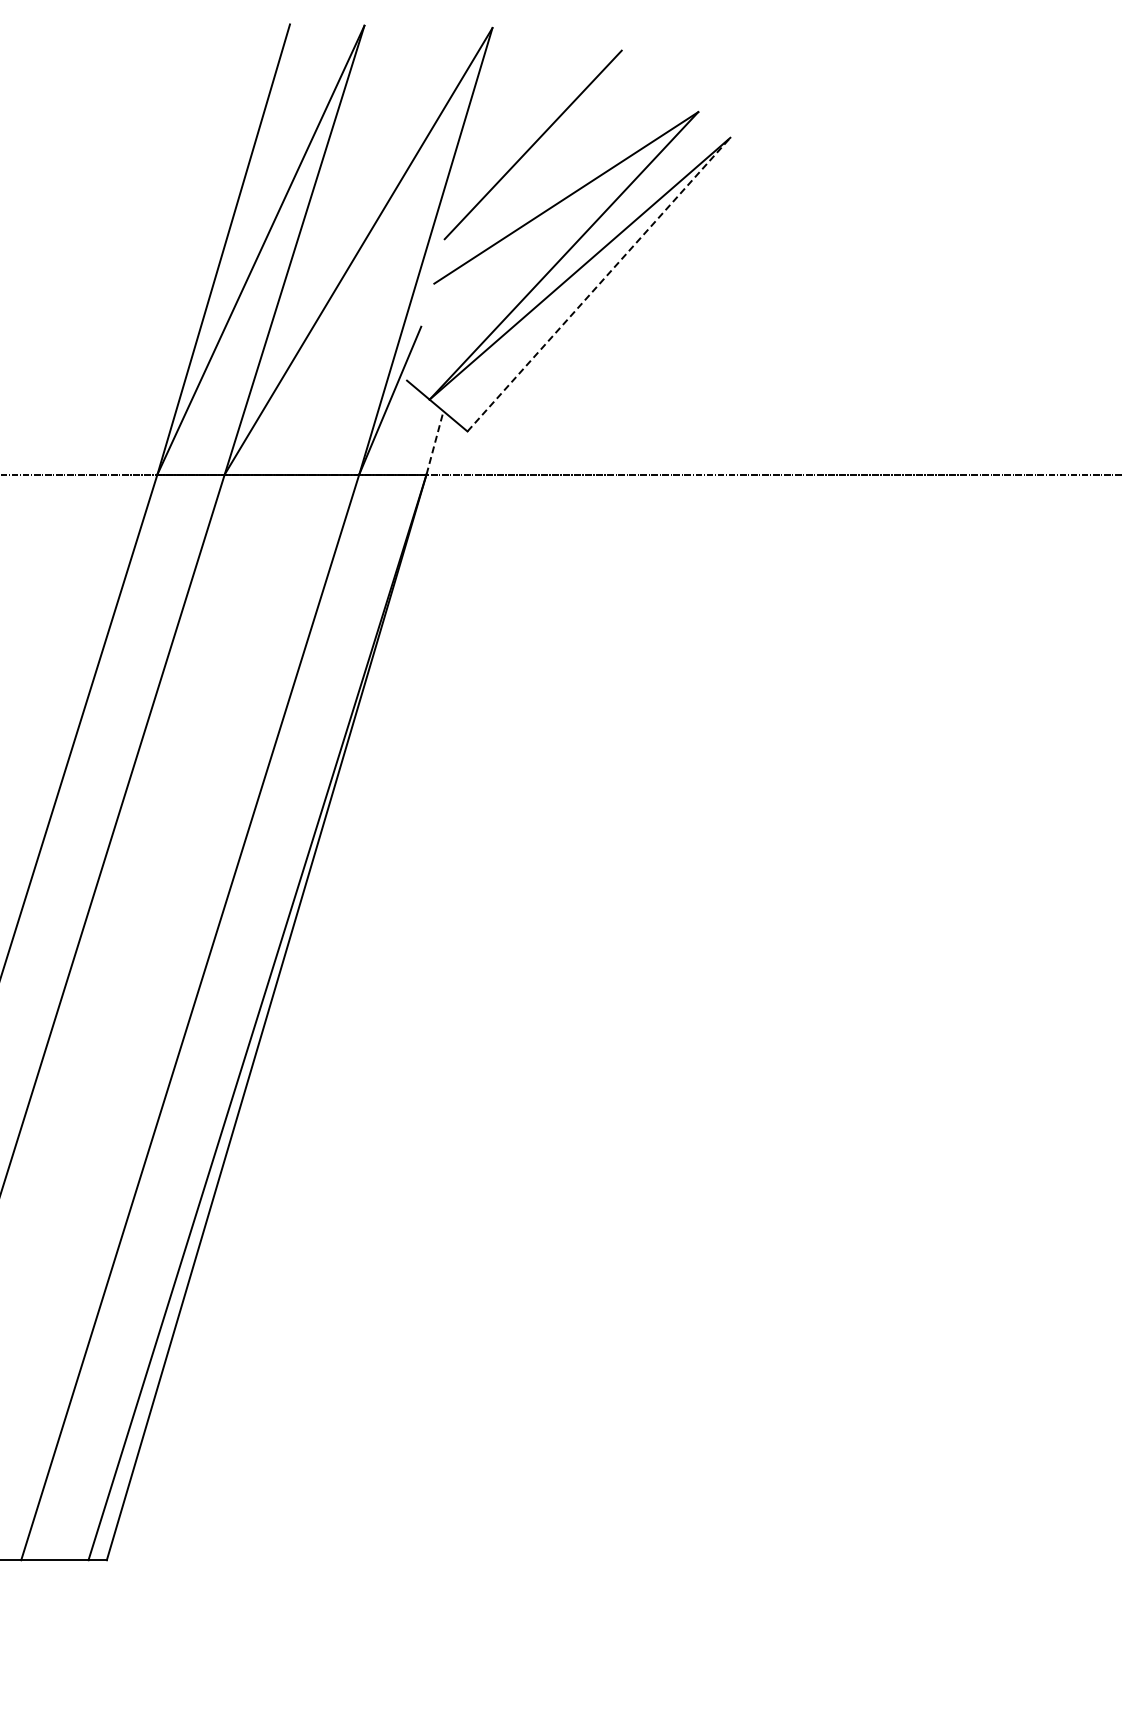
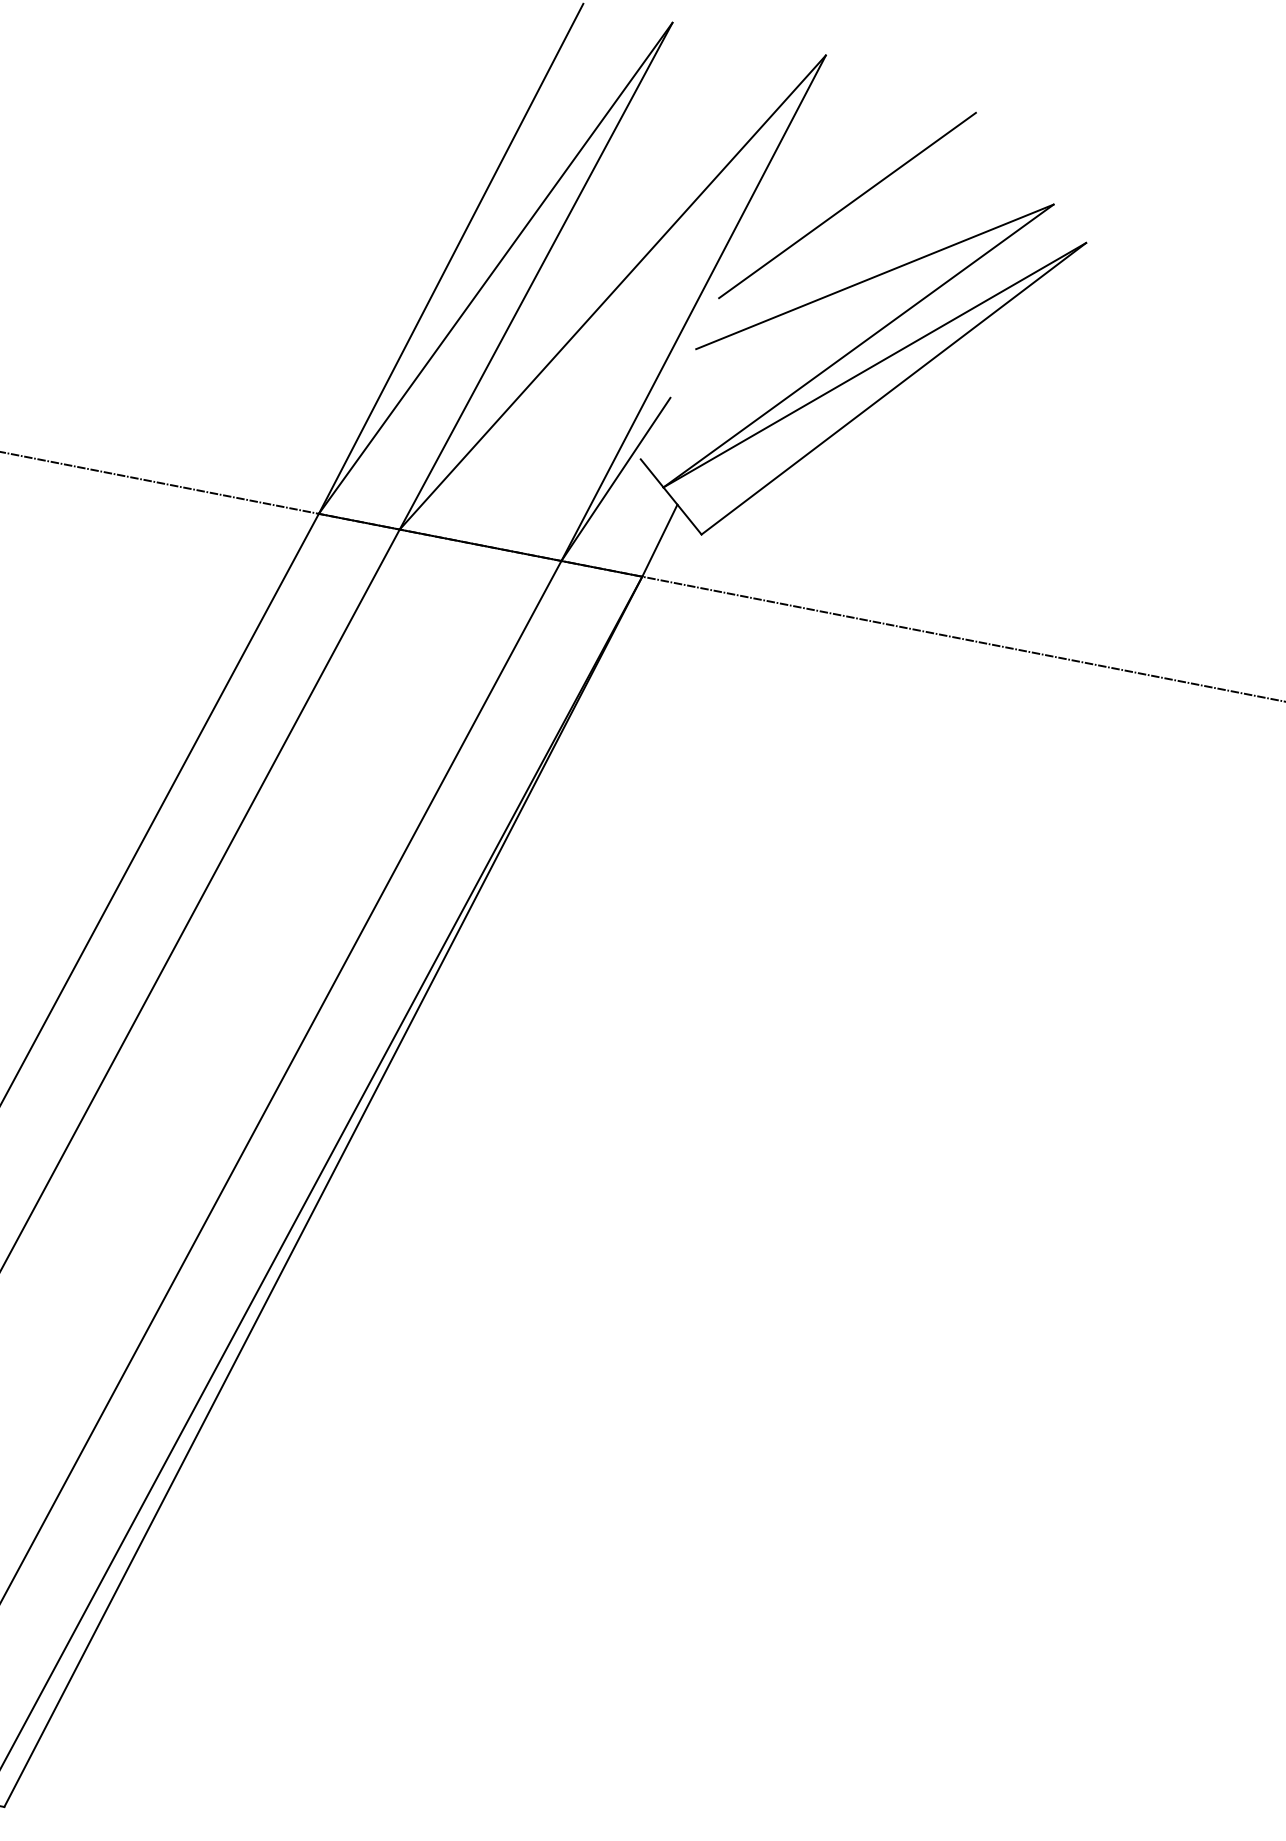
line: (599, 284) -> (894, 388), dashed -> solid
line: (435, 442) -> (660, 540), dashed -> solid

